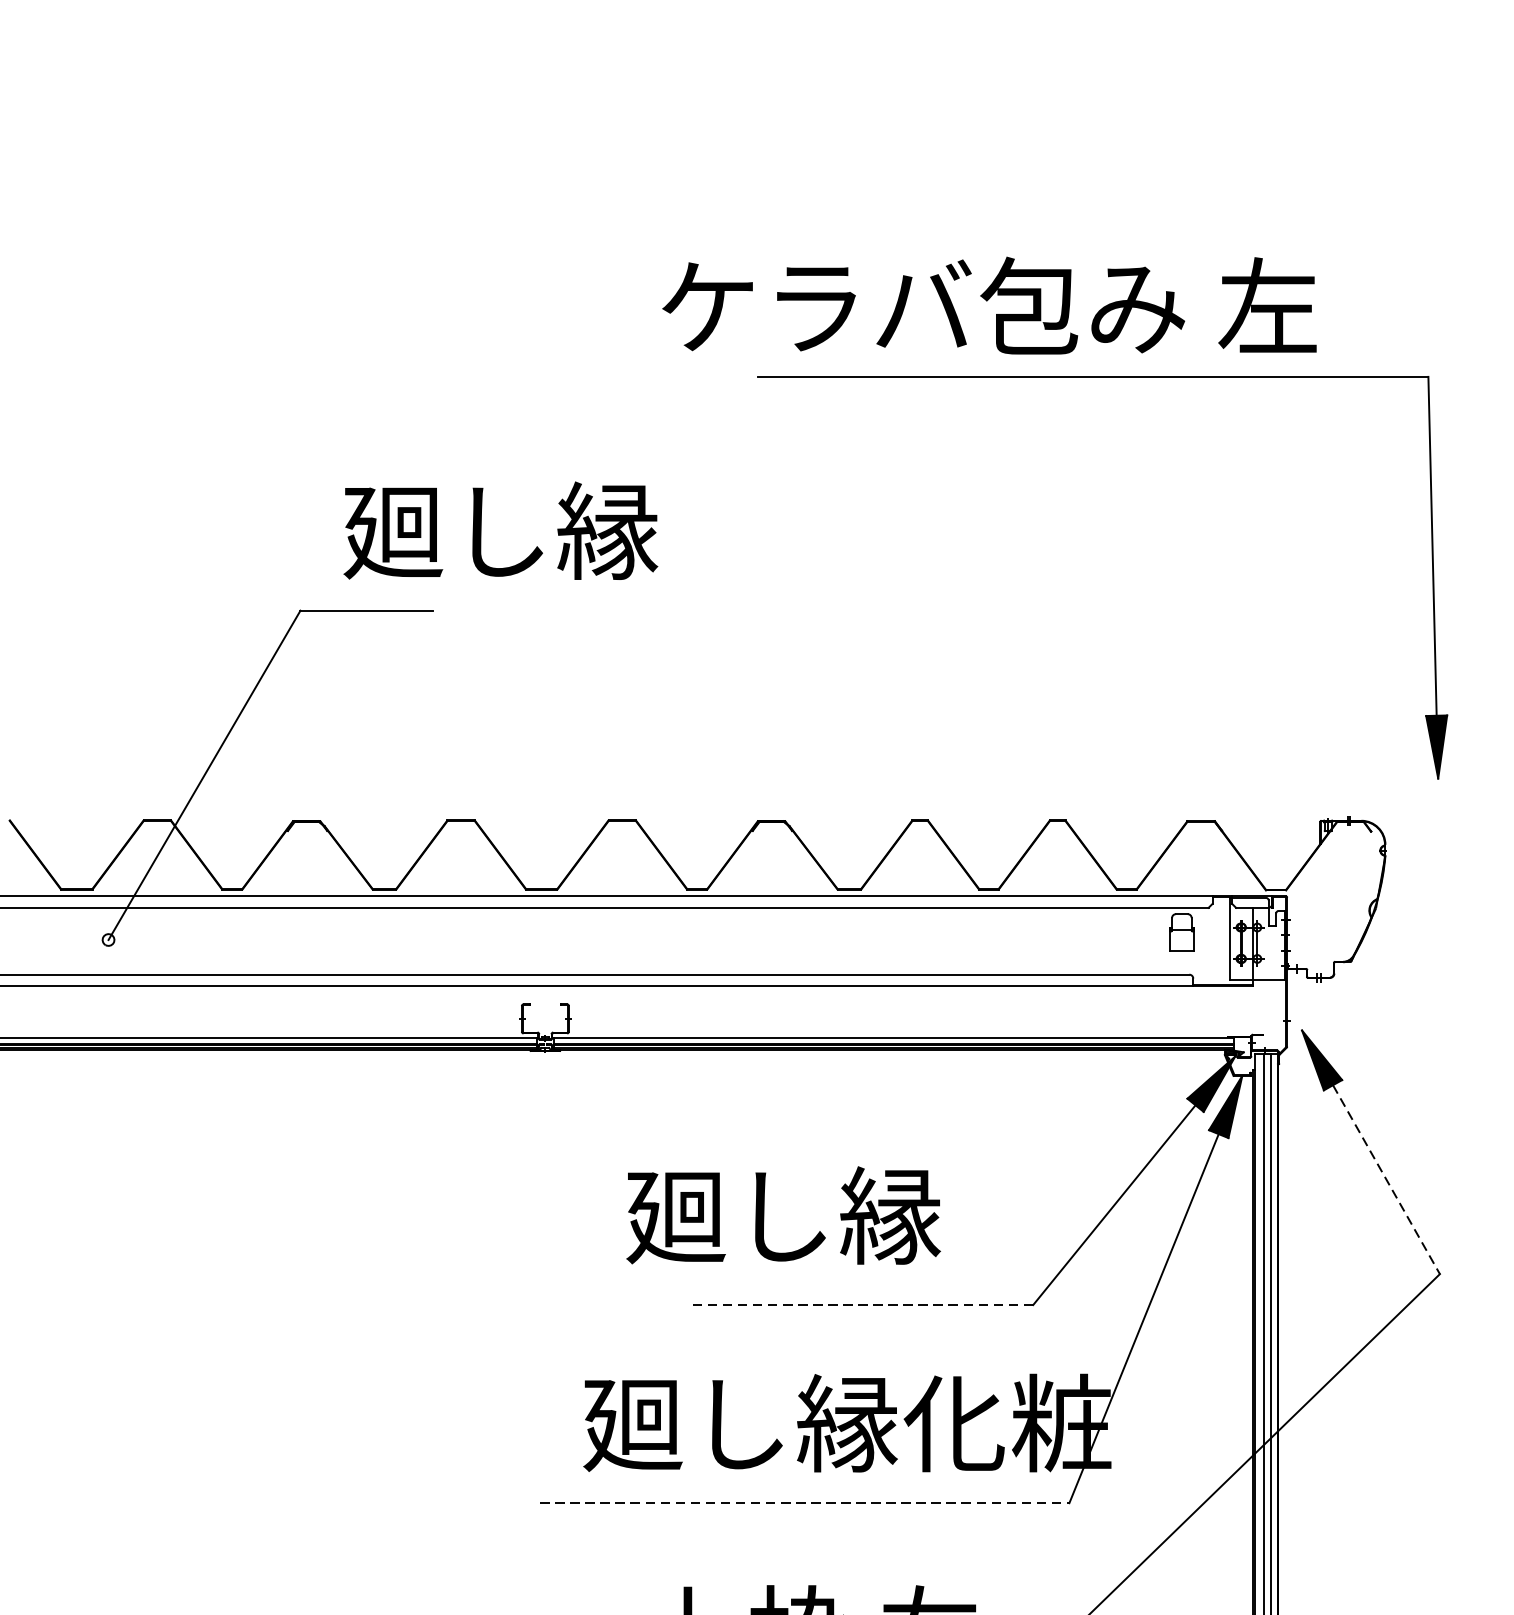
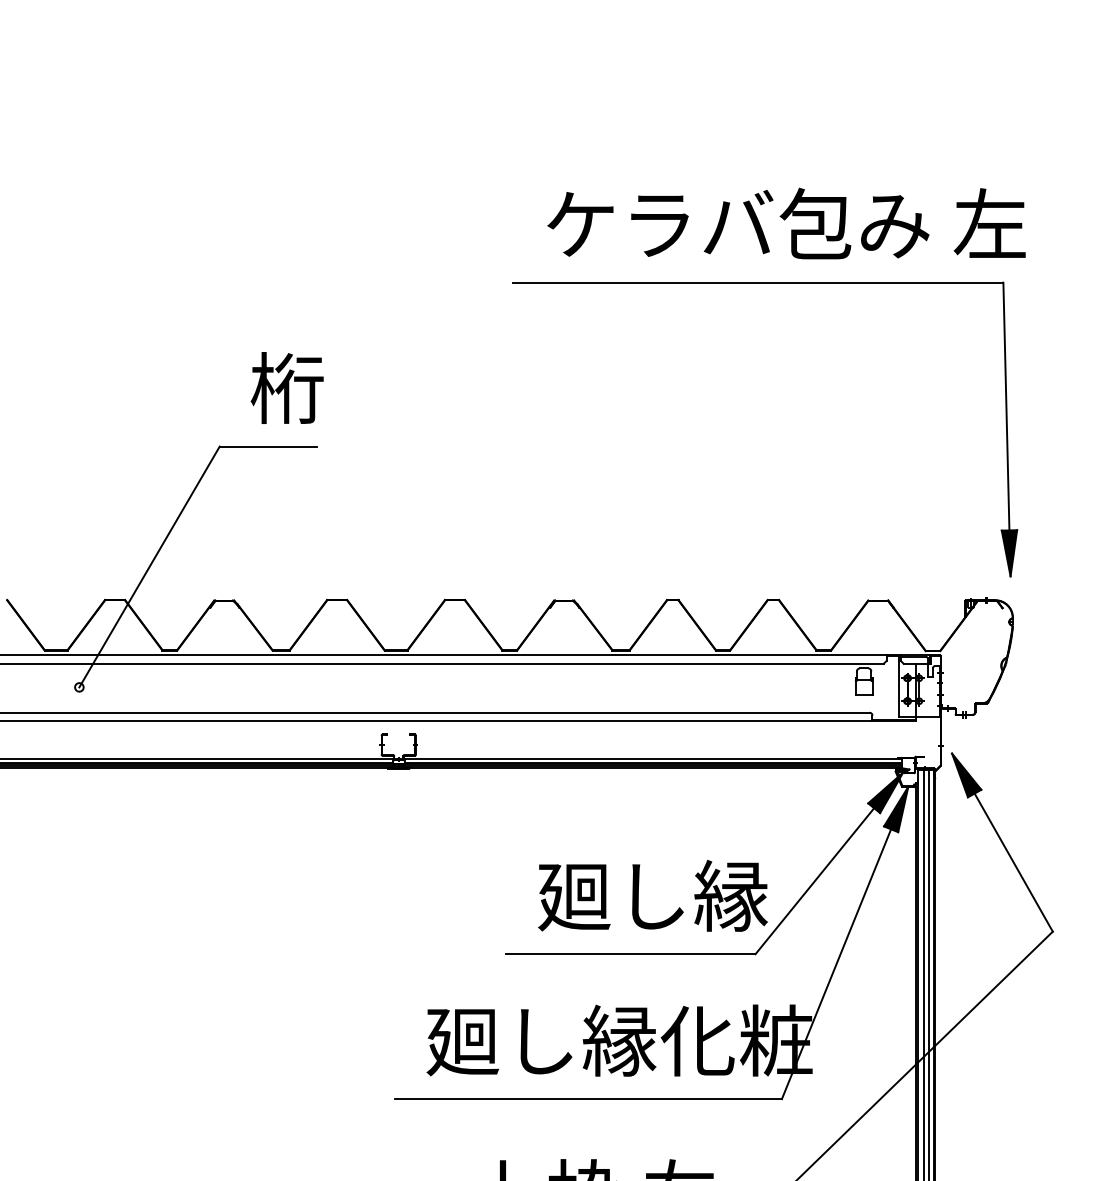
text: (989, 305) -> (786, 223), moved
part: (1103, 378) -> (765, 283), moved
text: (499, 531) -> (365, 388), 廻し縁 -> 桁
line: (1386, 1180) -> (1013, 863), dashed -> solid
text: (782, 1215) -> (652, 895), moved
line: (862, 1305) -> (630, 954), dashed -> solid
line: (804, 1503) -> (588, 1099), dashed -> solid

